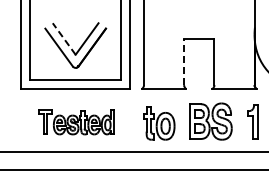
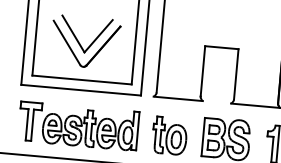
line: (63, 38) -> (72, 33), dashed -> solid
line: (184, 62) -> (203, 71), dashed -> solid
part: (75, 121) -> (77, 125), size x1.43

